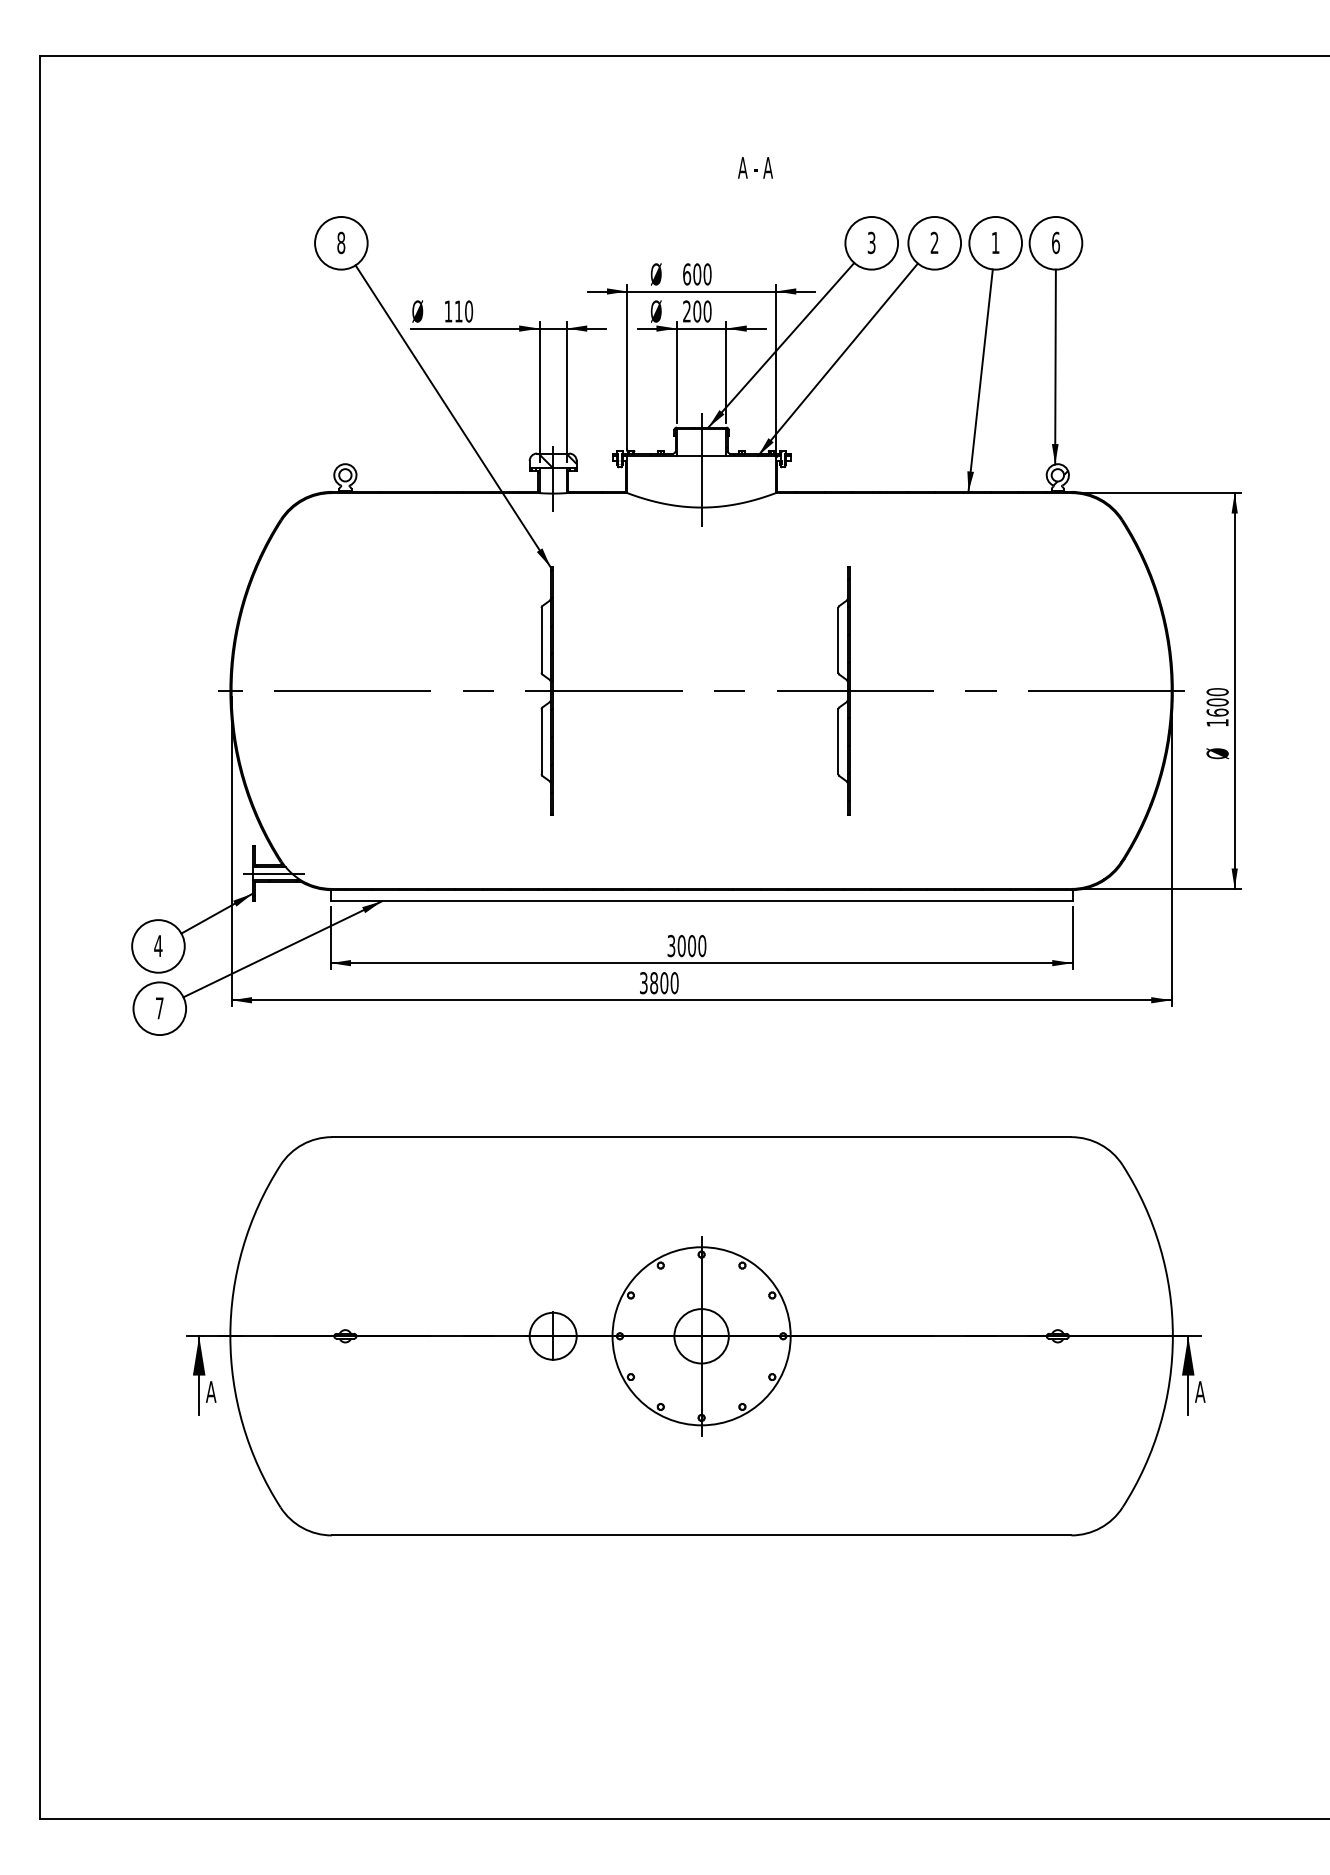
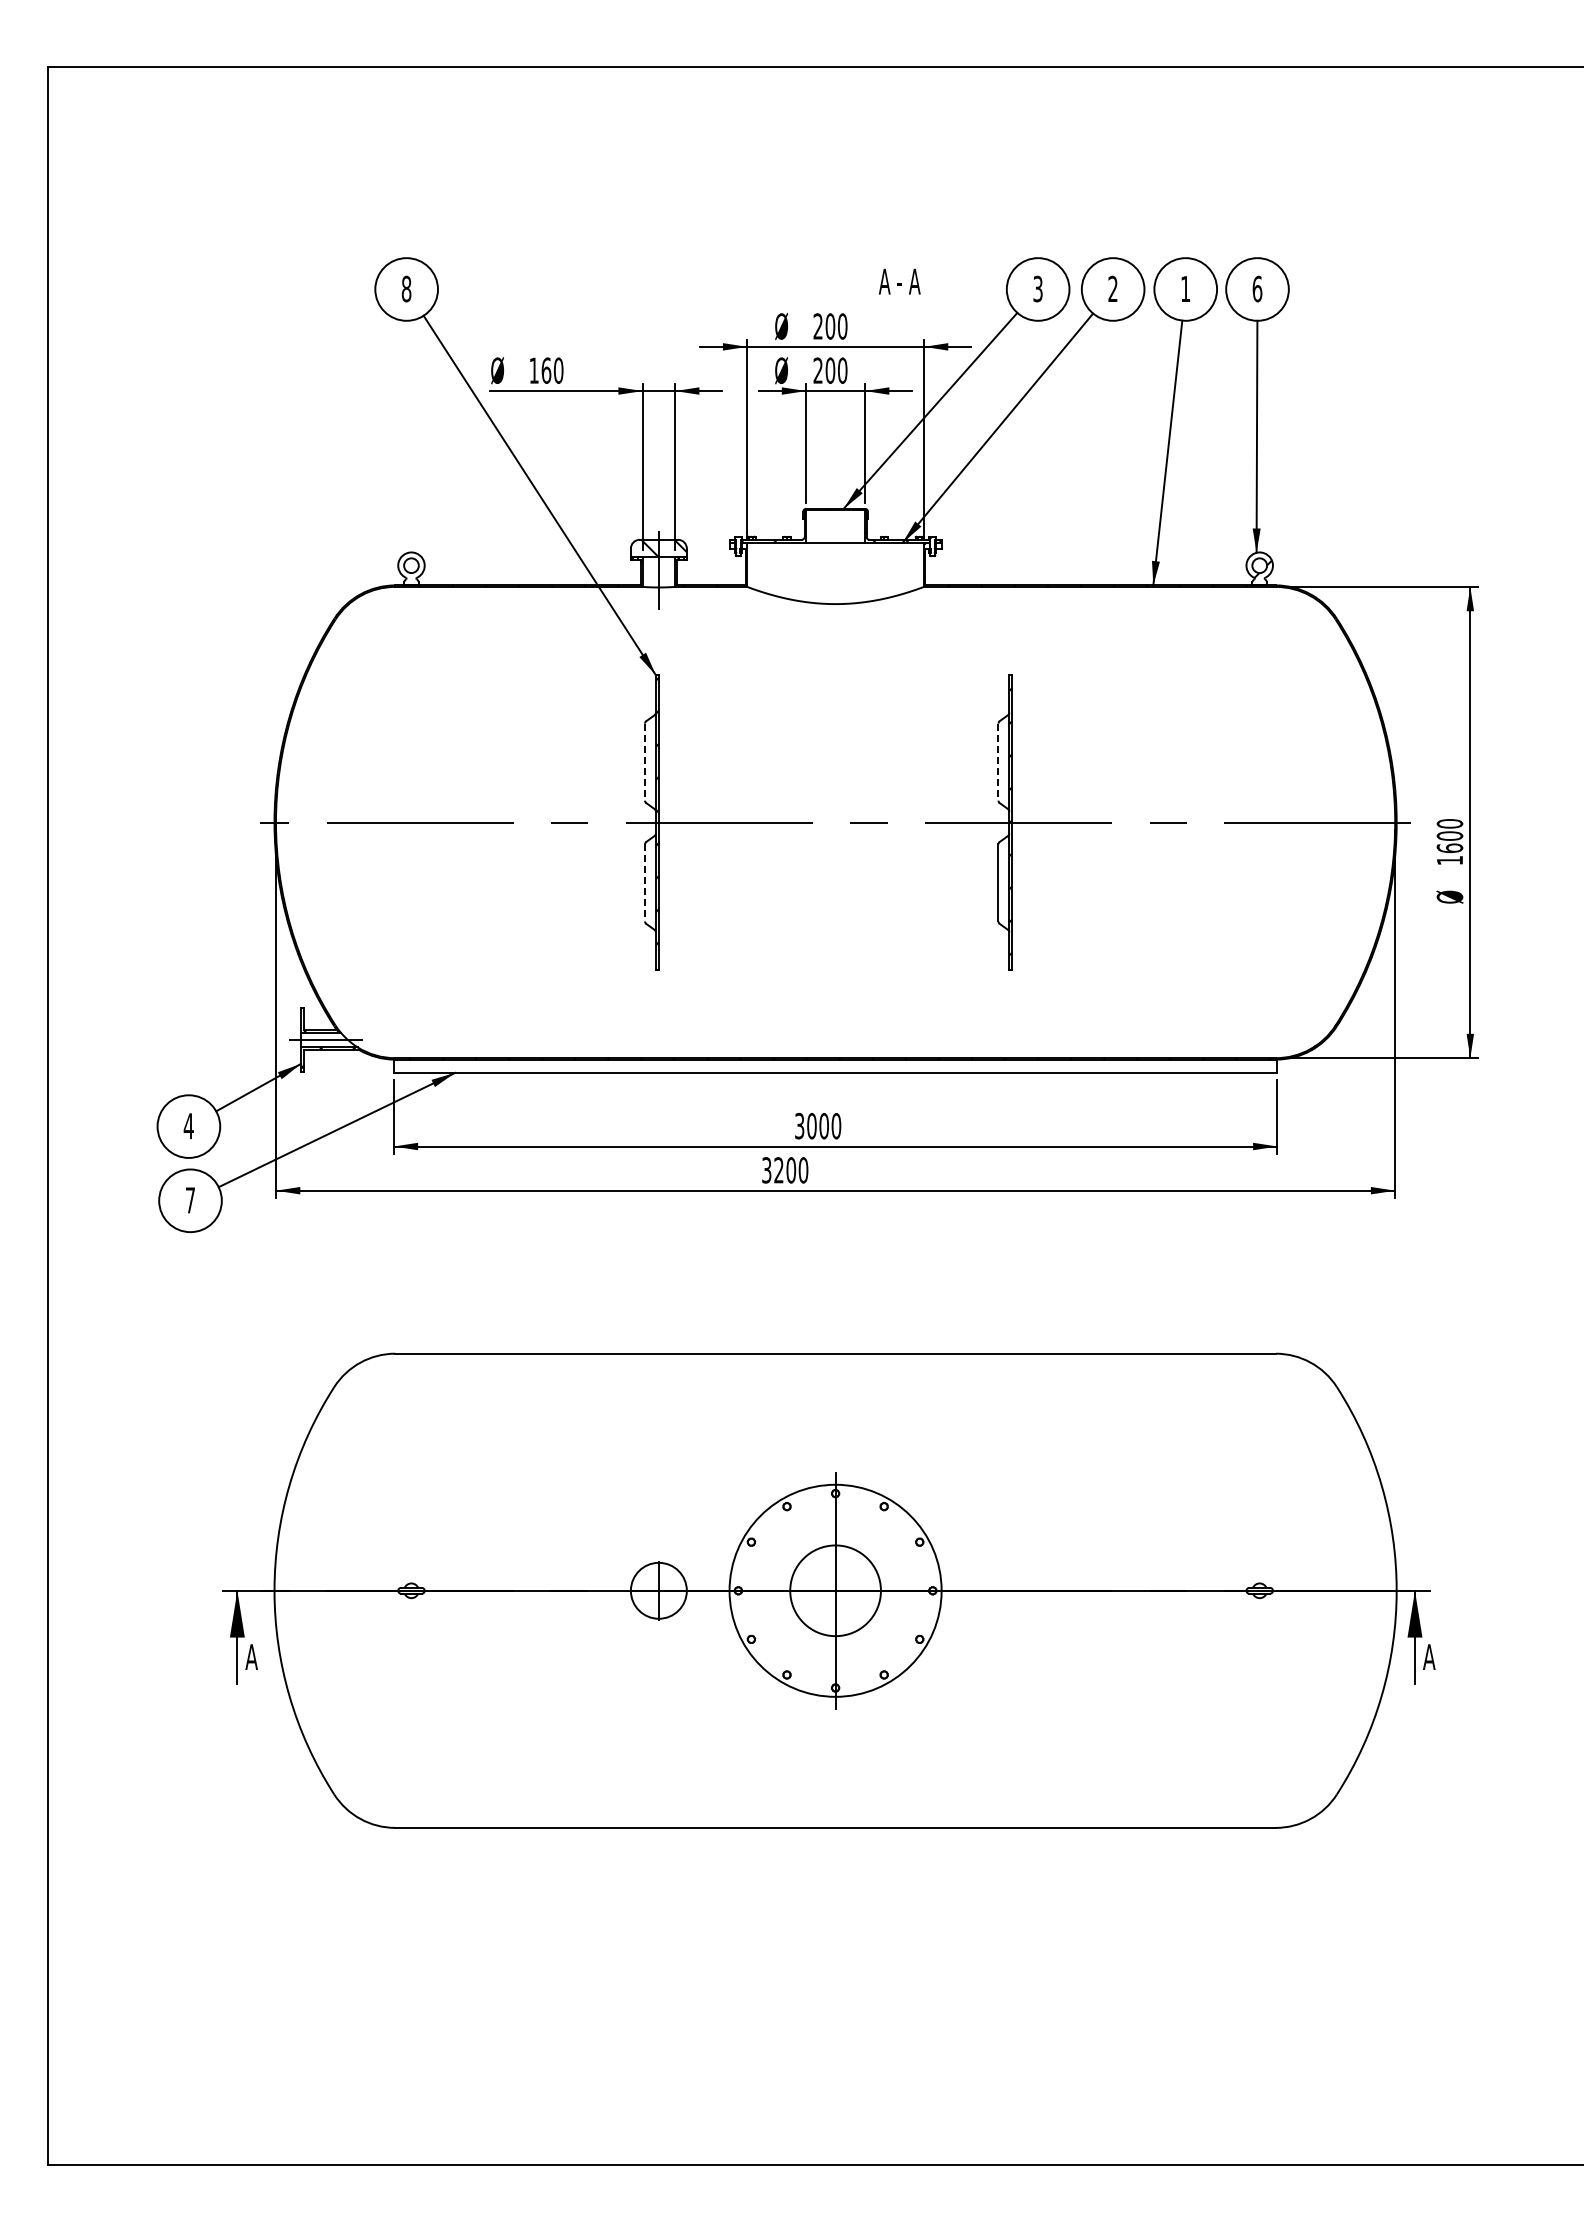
text: (755, 167) -> (899, 281), moved
text: (687, 274) -> (818, 326), 600 -> 200
text: (458, 311) -> (546, 370), 110 -> 160
line: (701, 470) -> (835, 559), removed
line: (541, 640) -> (645, 762), solid -> dashed
line: (838, 640) -> (998, 762), solid -> dashed
line: (541, 741) -> (645, 882), solid -> dashed
text: (653, 983) -> (778, 1170), 3800 -> 3200
circle: (701, 1336) -> (835, 1590), size x1.4

